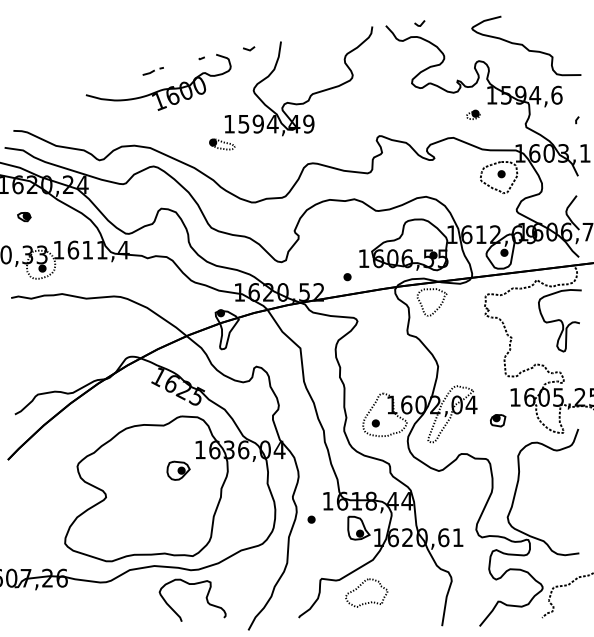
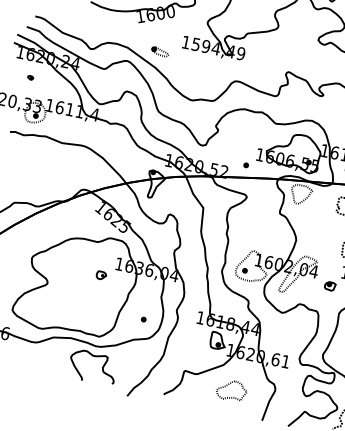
part: (222, 144) -> (160, 51), moved
part: (24, 217) -> (30, 78), size x0.6
part: (178, 470) -> (101, 275), size x0.6
part: (311, 519) -> (143, 319), moved
part: (361, 585) -> (229, 384), moved

